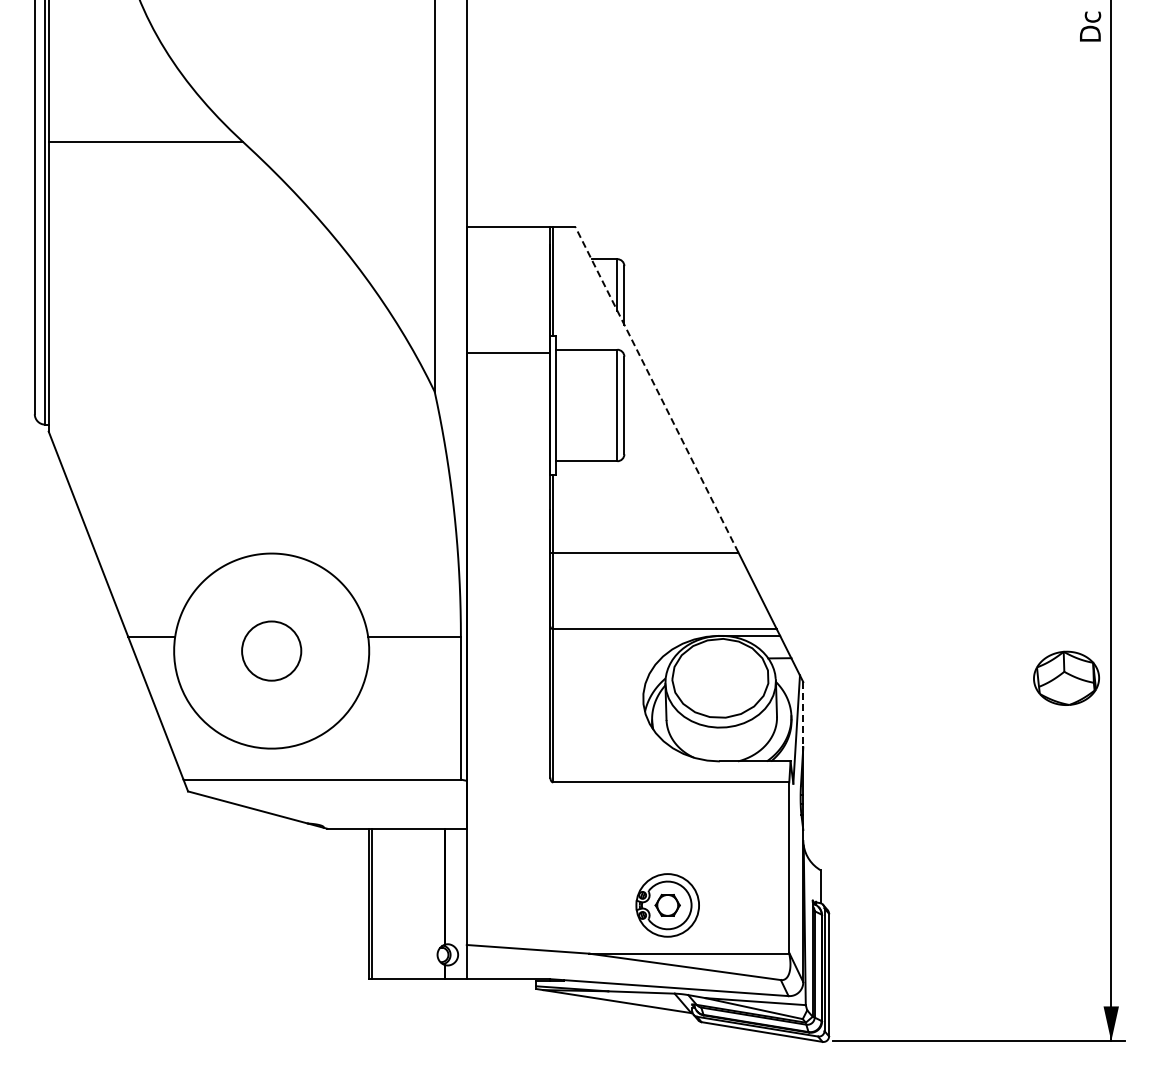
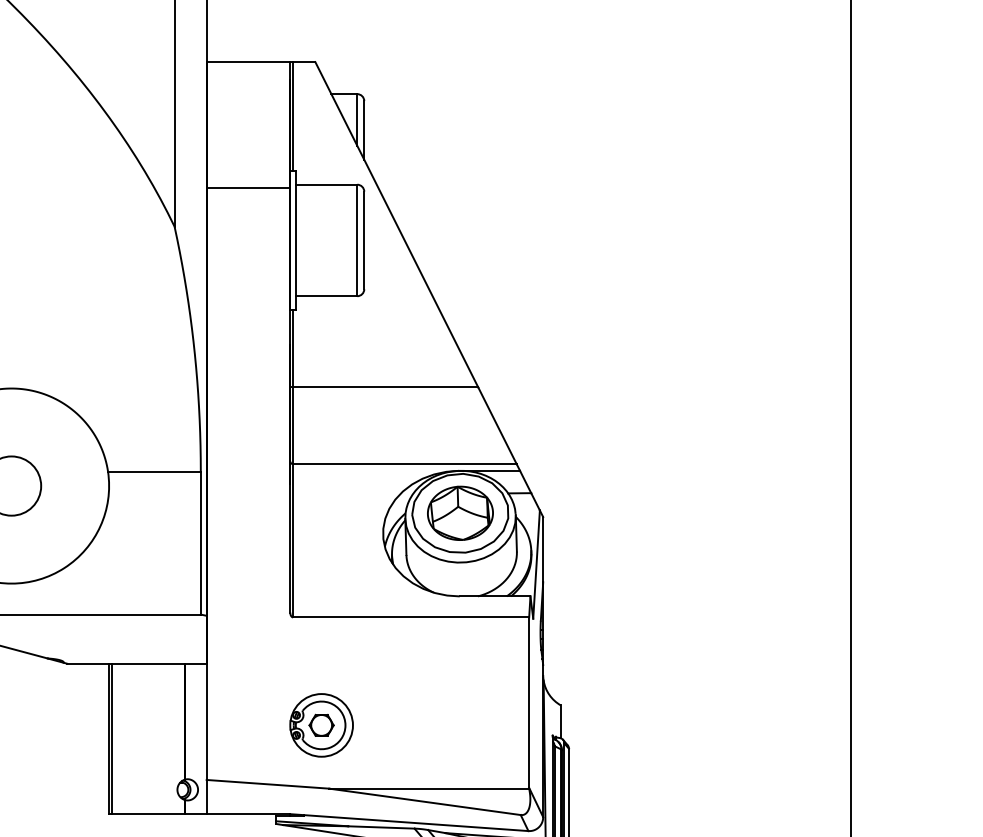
line: (656, 389) -> (396, 224), dashed -> solid
part: (1066, 677) -> (460, 512), moved
line: (803, 714) -> (543, 549), dashed -> solid
part: (667, 905) -> (321, 725), moved

